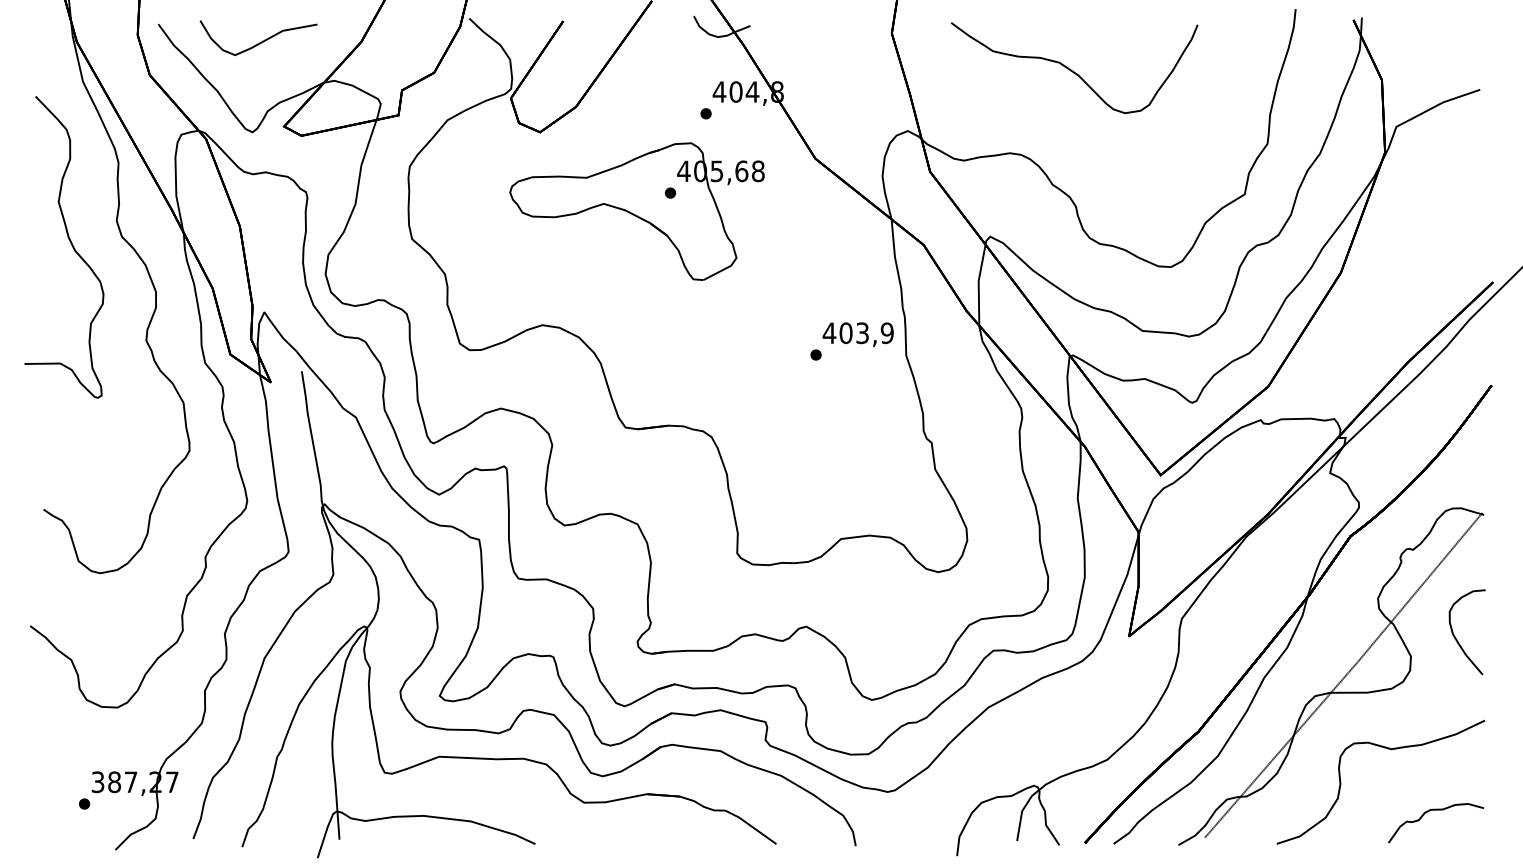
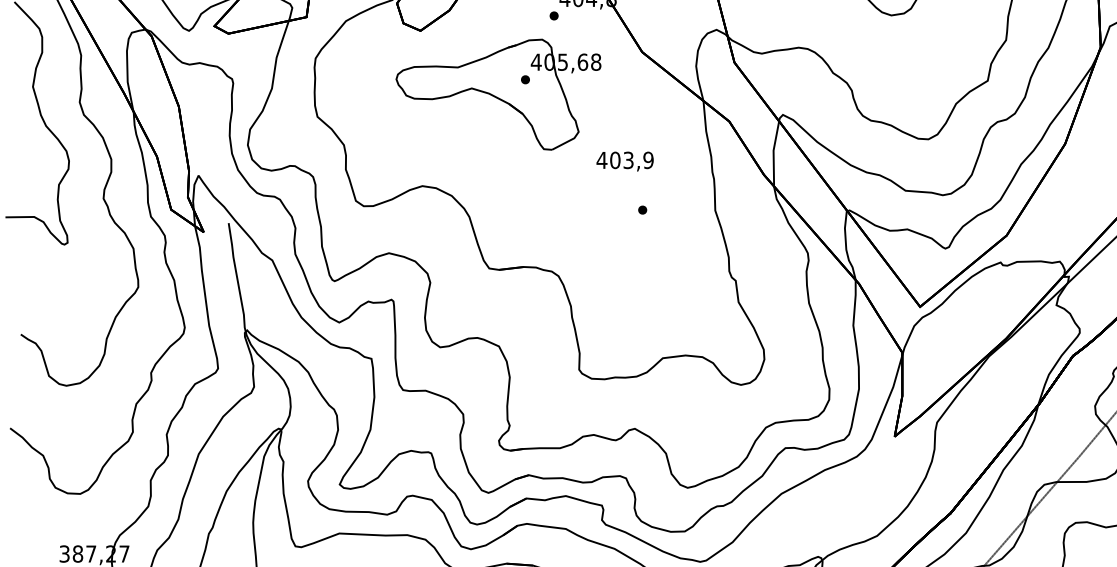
text: (857, 334) -> (624, 161), moved

